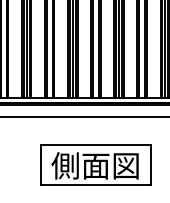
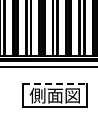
line: (96, 144) -> (55, 83), solid -> dashed

